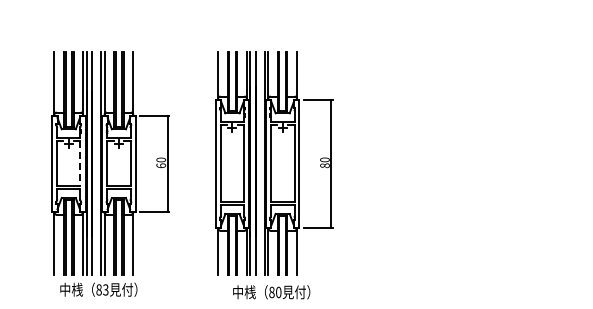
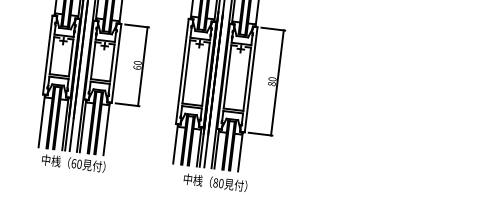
line: (80, 164) -> (71, 58), dashed -> solid
text: (102, 289) -> (76, 163), 83 -> 60

